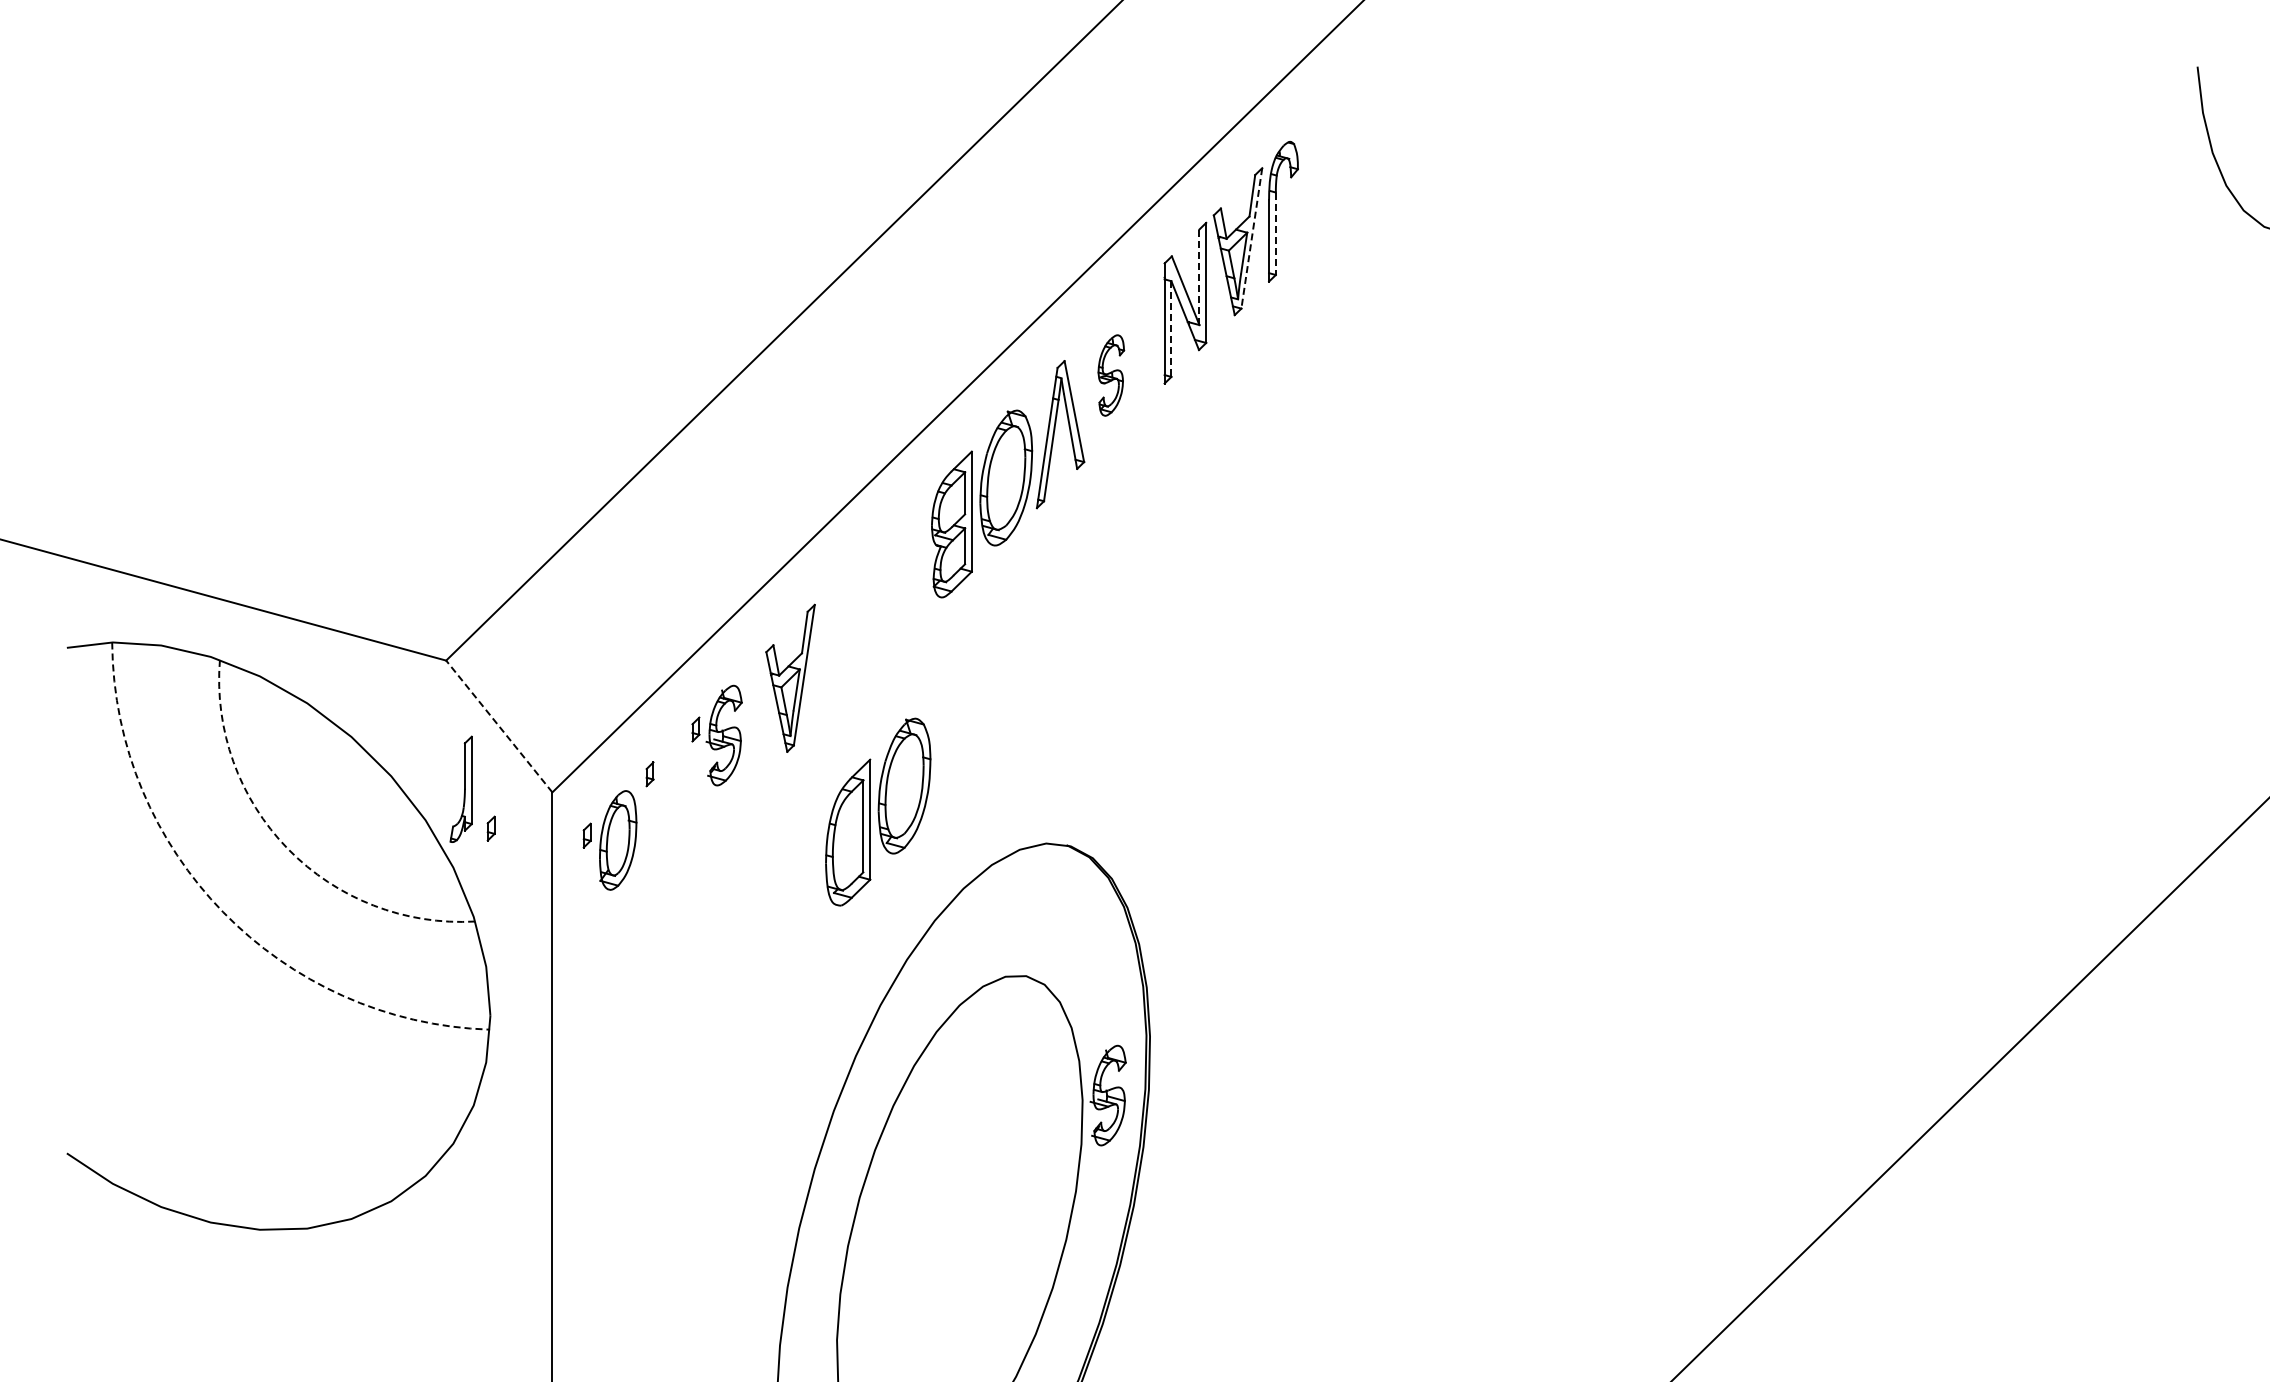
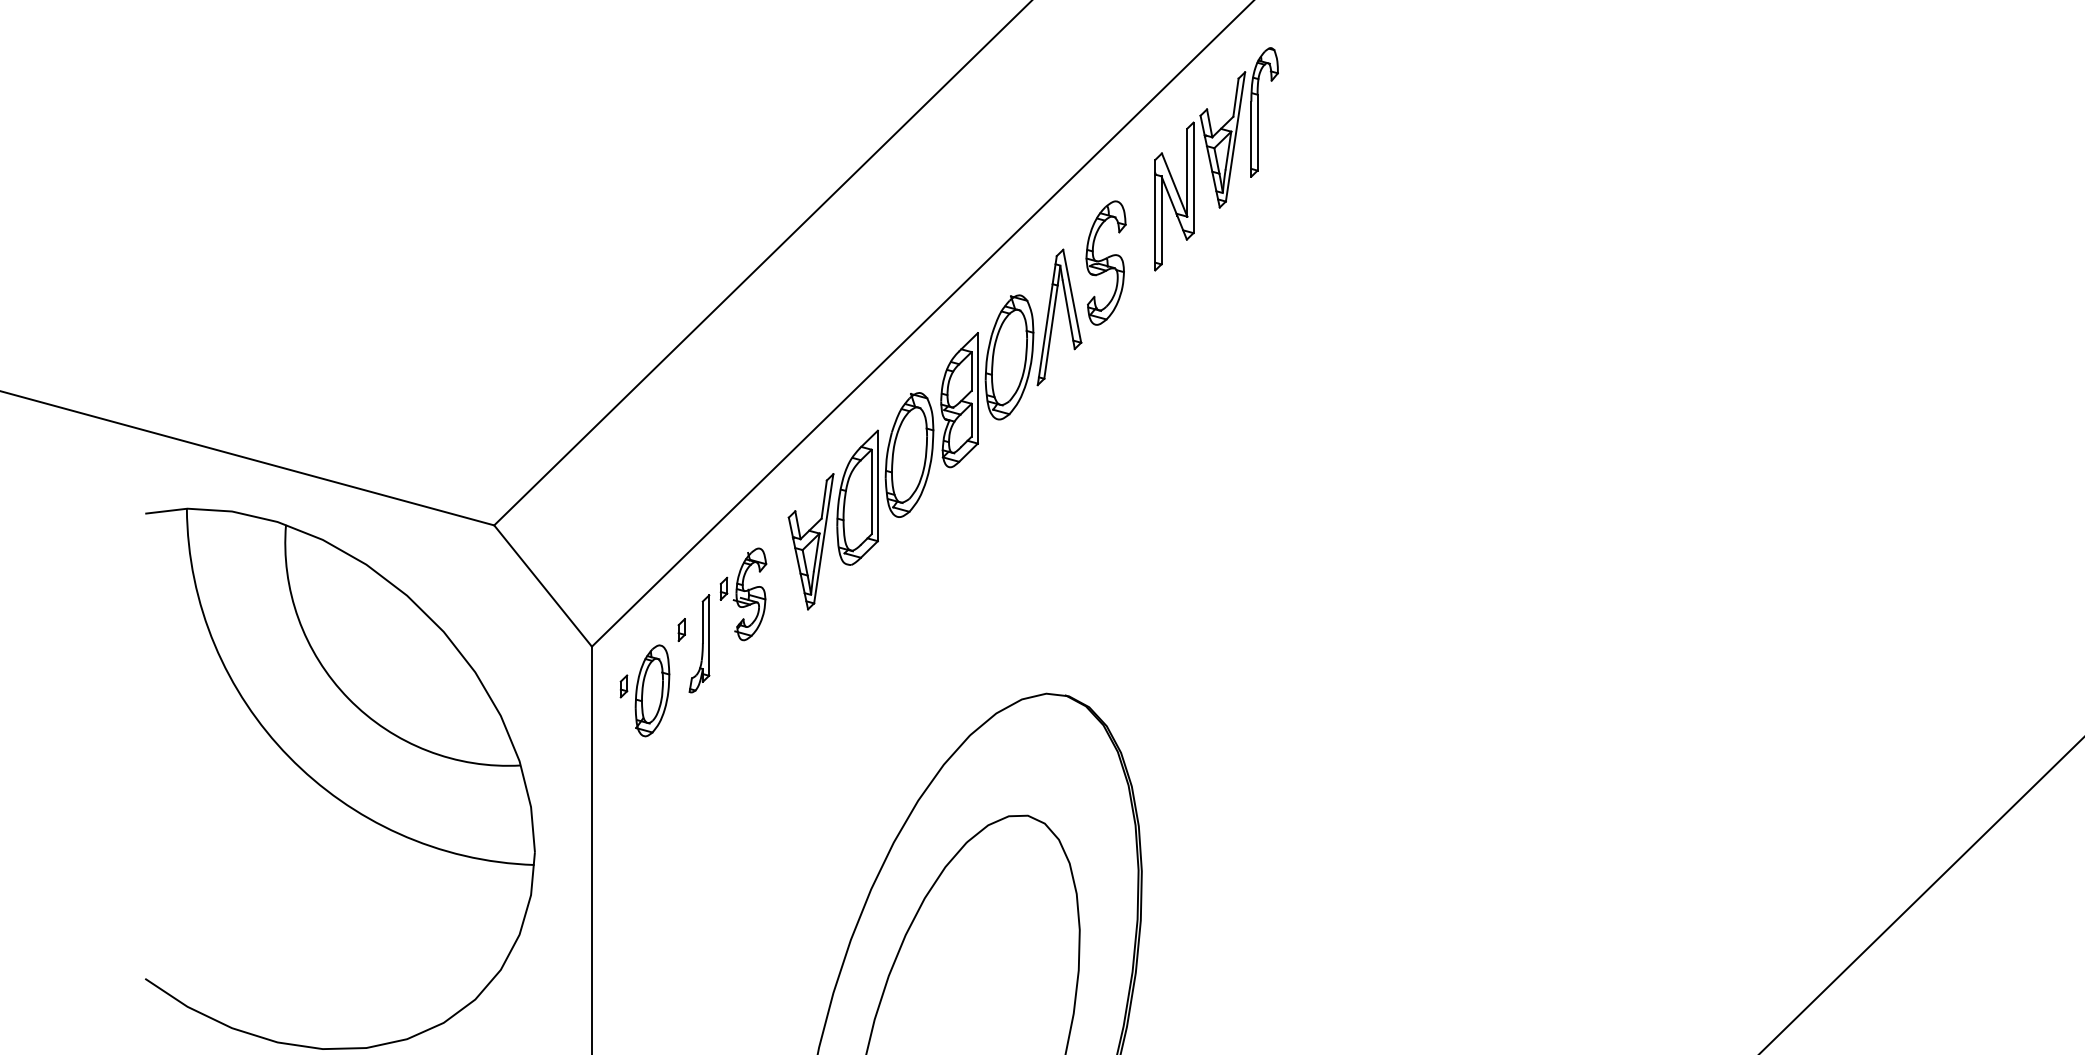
line: (1275, 234) -> (1257, 133), dashed -> solid
line: (1251, 238) -> (1235, 137), dashed -> solid
line: (1199, 277) -> (1187, 172), dashed -> solid
line: (1171, 329) -> (1161, 220), dashed -> solid
part: (1111, 375) -> (1106, 263), size x1.67
line: (499, 726) -> (543, 586), dashed -> solid
part: (460, 788) -> (698, 643), moved
part: (878, 811) -> (885, 478), moved
part: (490, 828) -> (535, 679), removed
arc: (287, 848) -> (348, 698), dashed -> solid
arc: (223, 912) -> (289, 757), dashed -> solid
part: (1107, 1095) -> (1102, 925), removed

